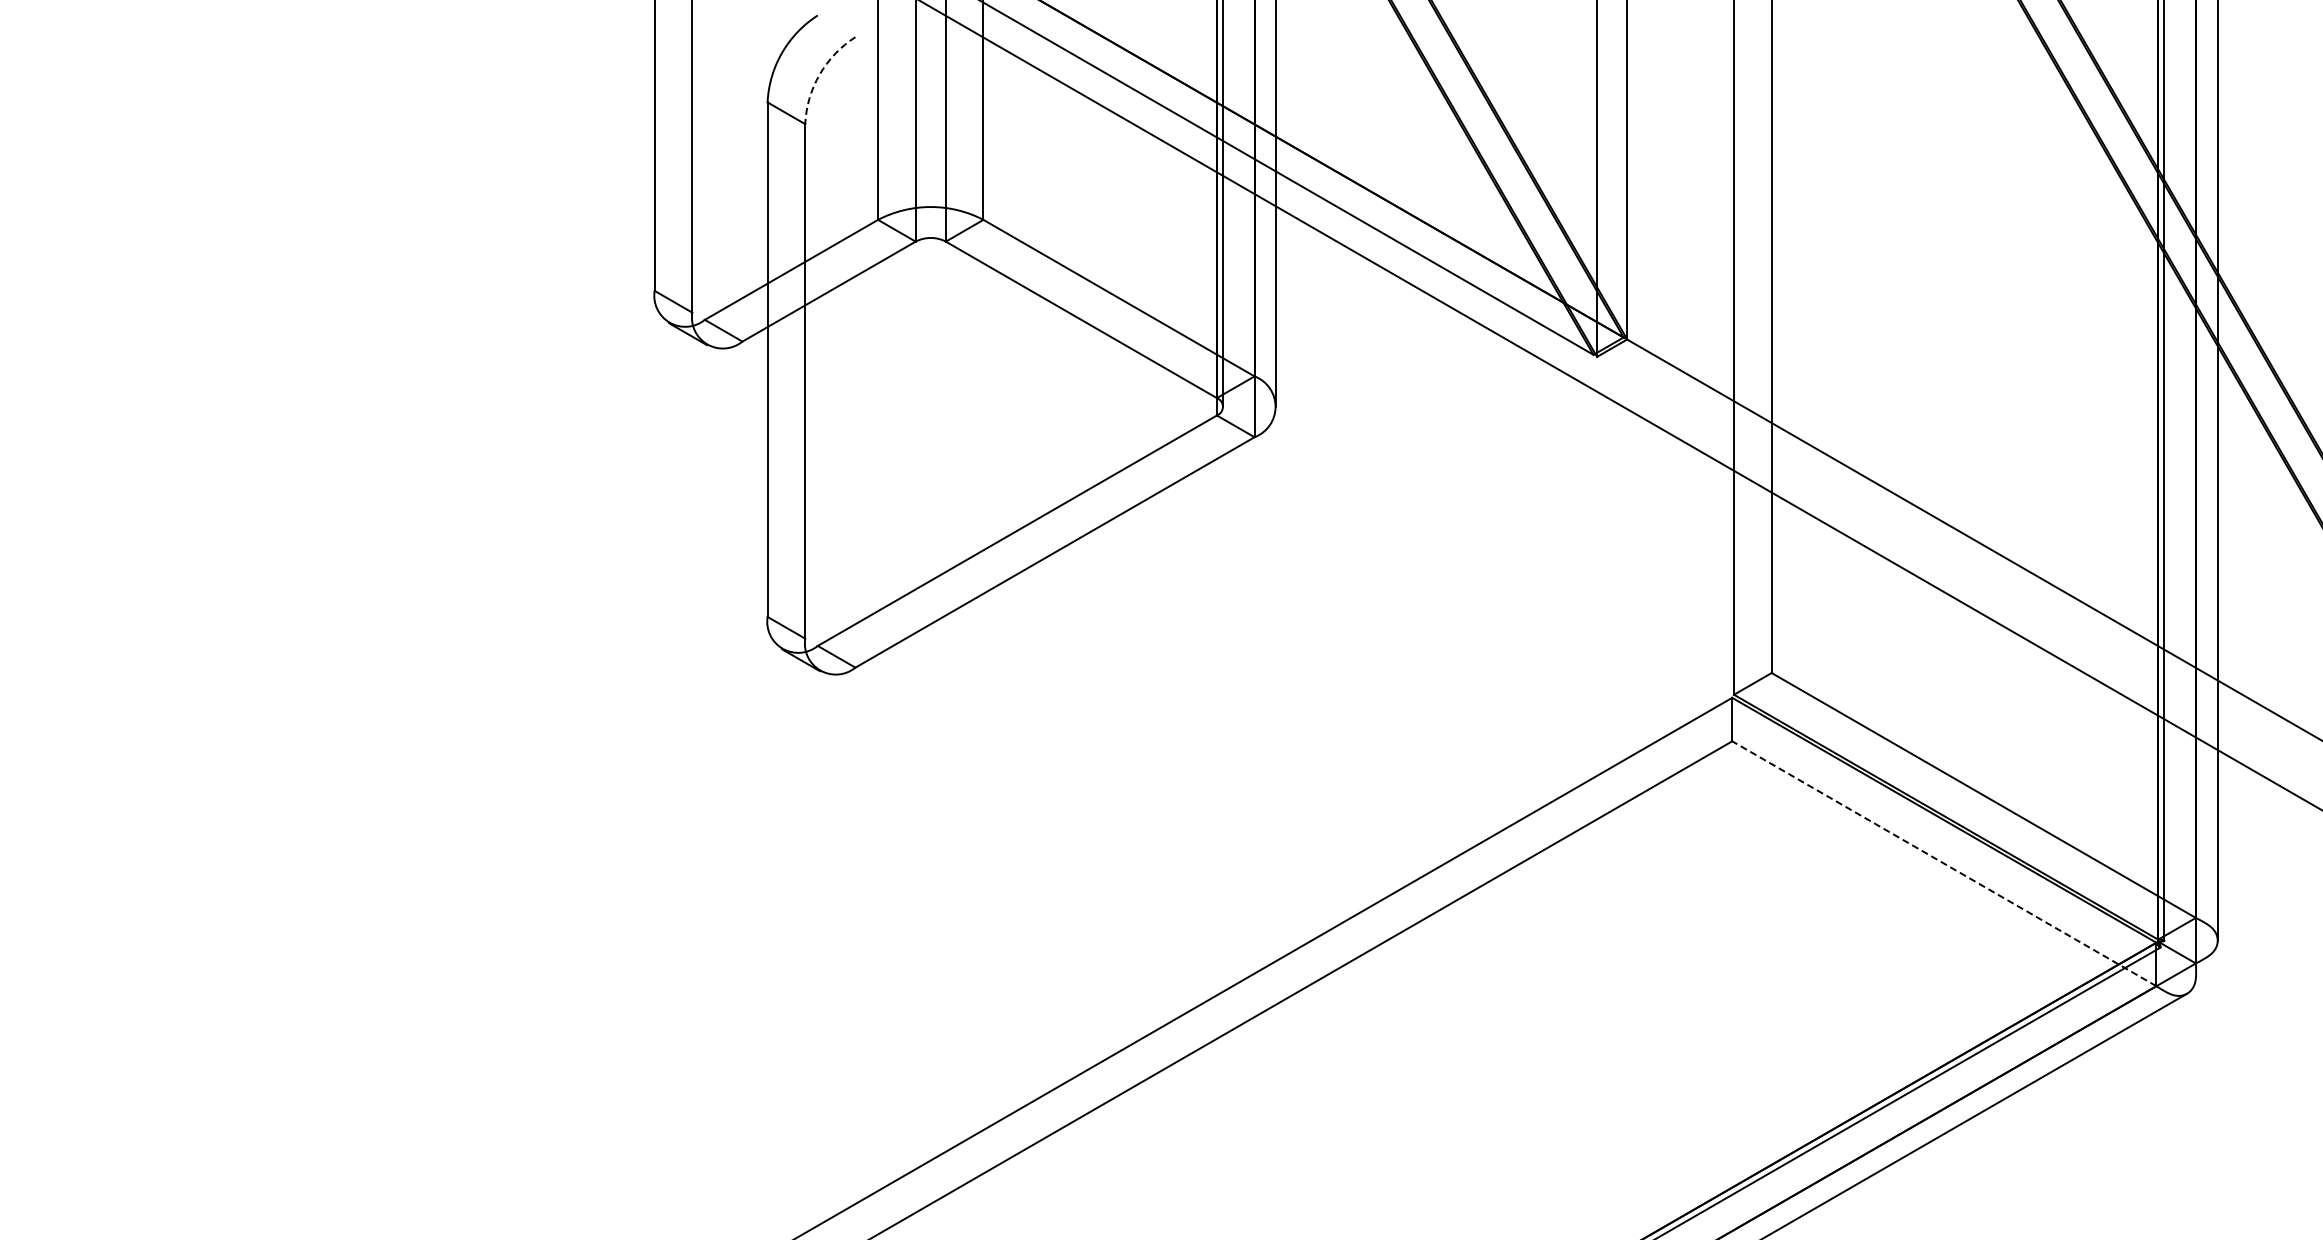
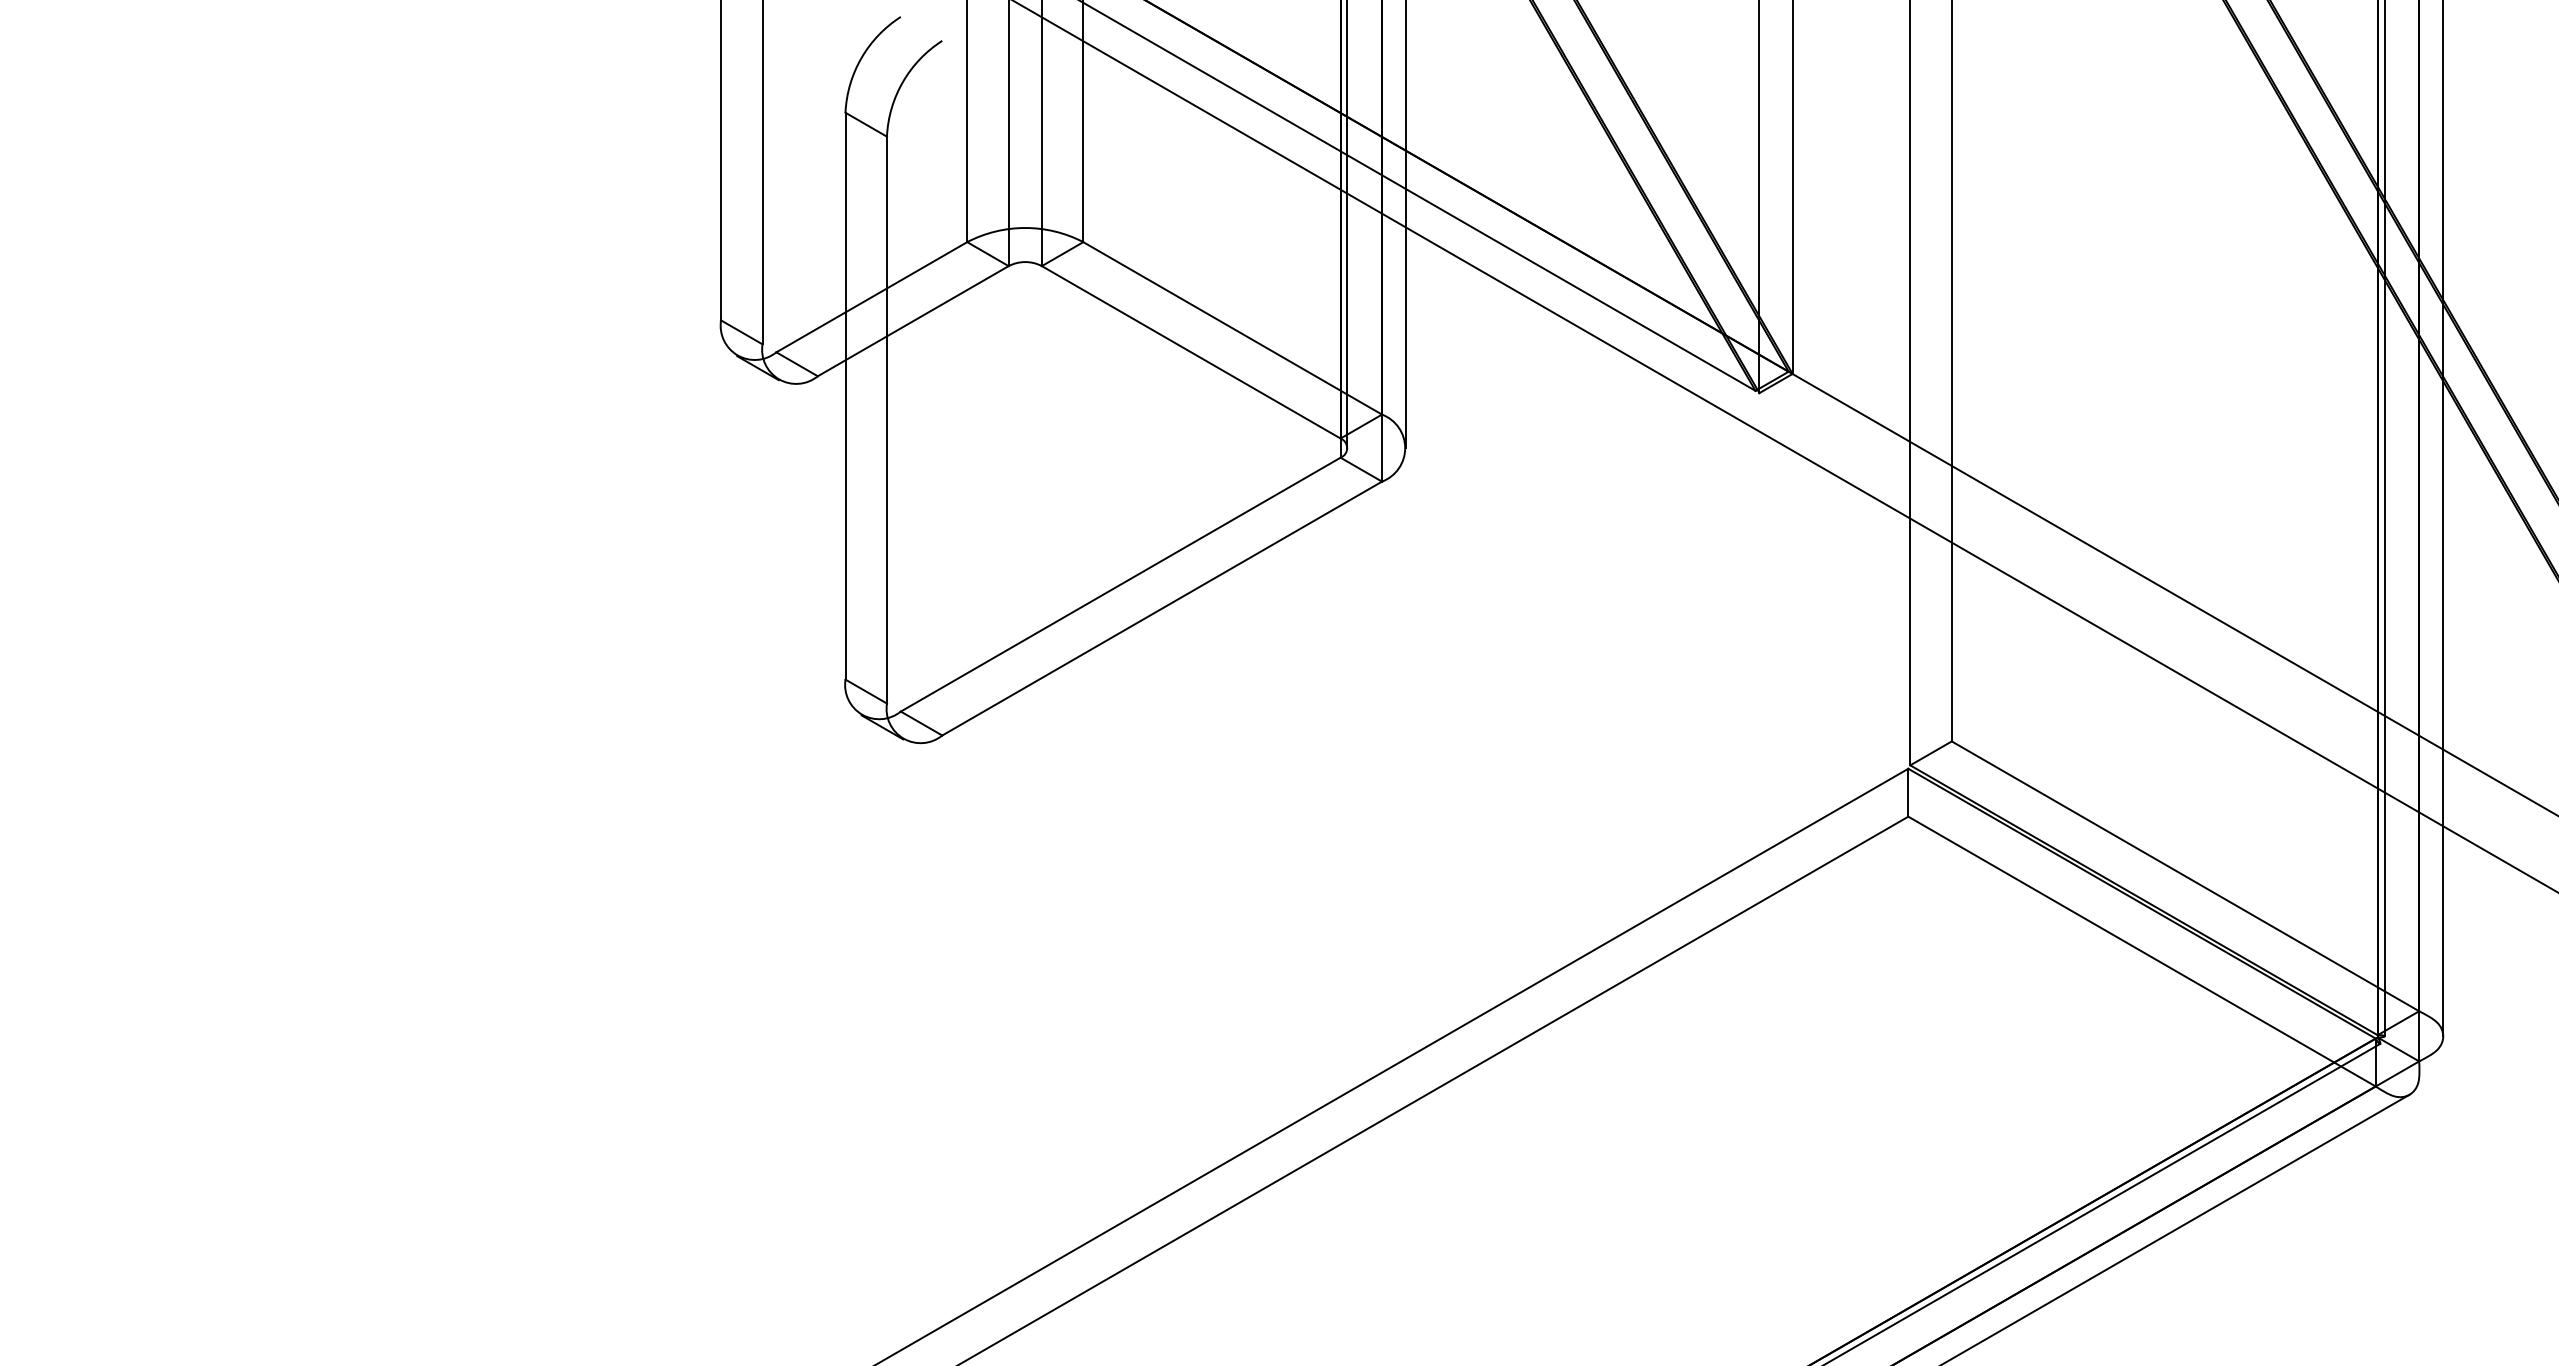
arc: (819, 74) -> (902, 81), dashed -> solid
line: (1944, 863) -> (2142, 951), dashed -> solid

